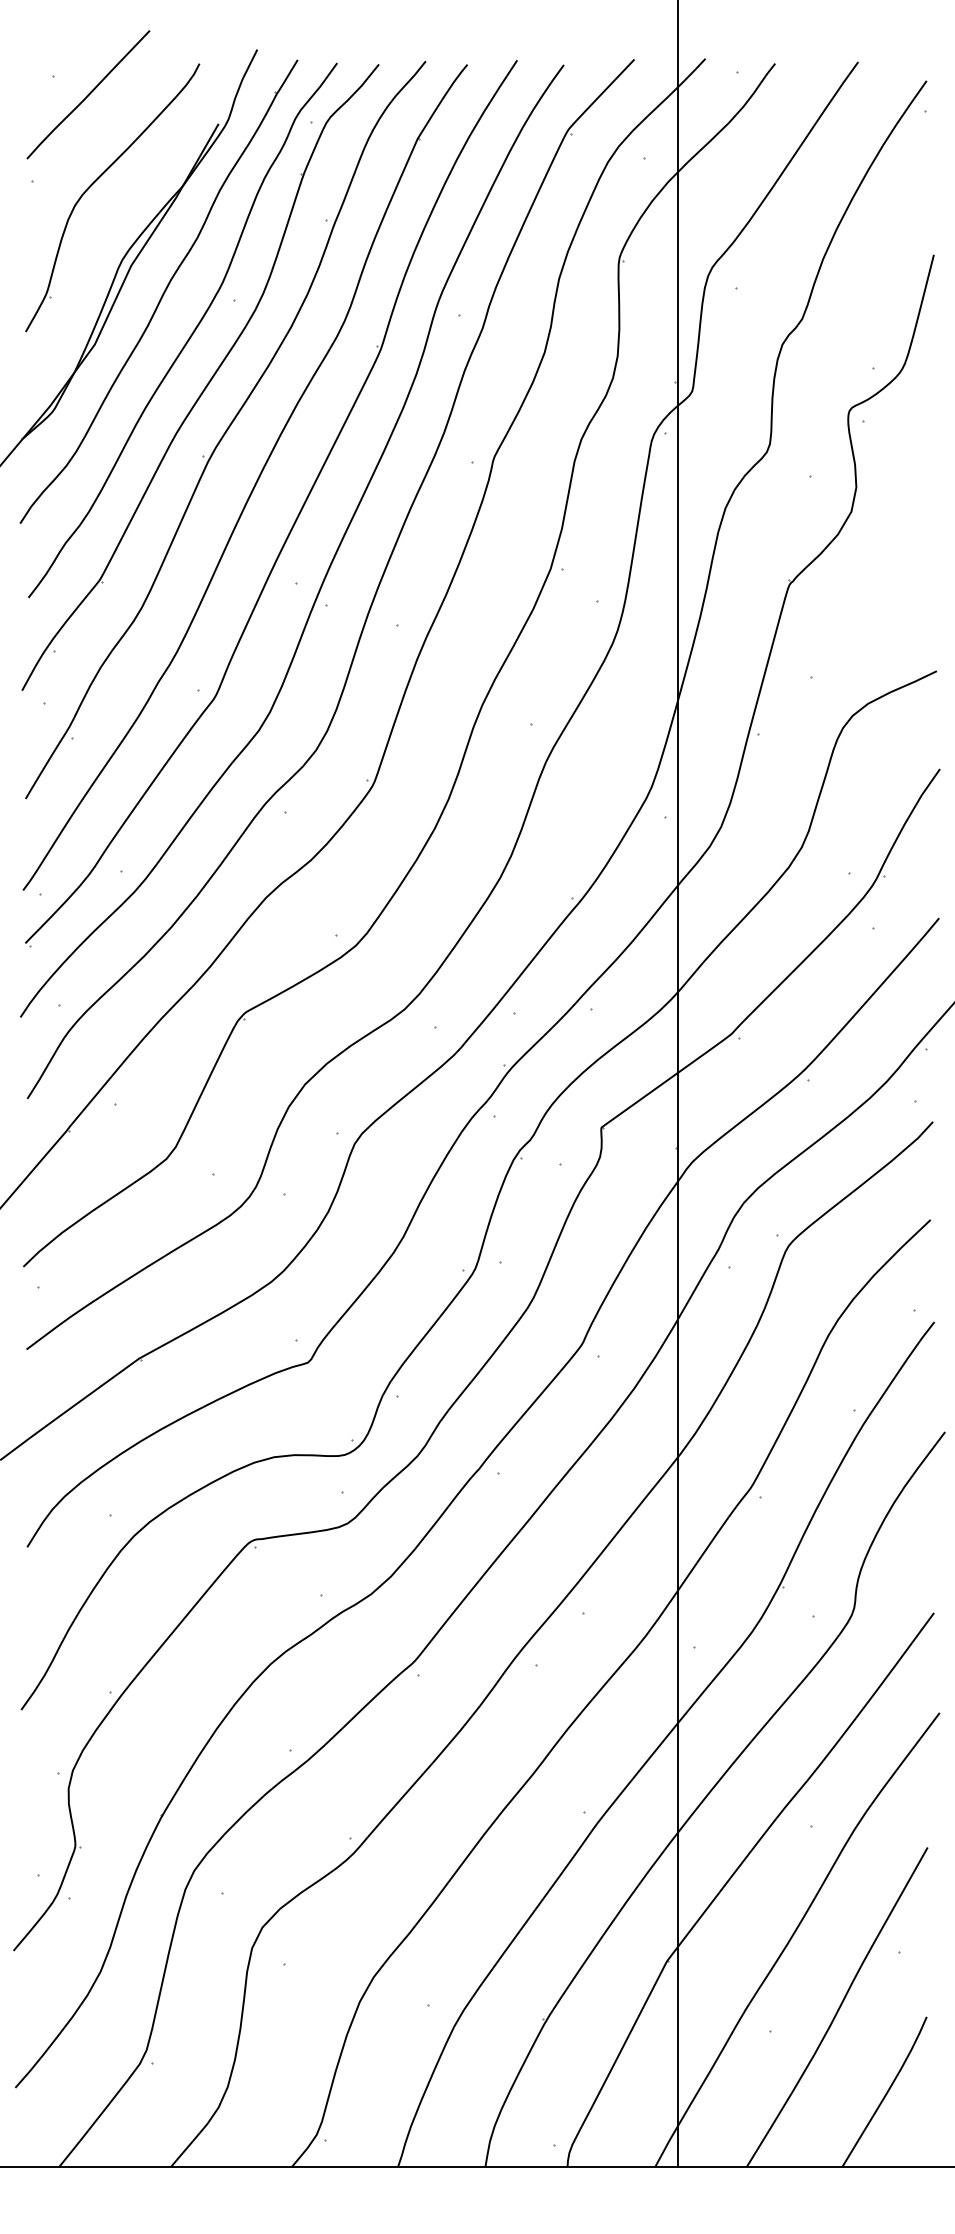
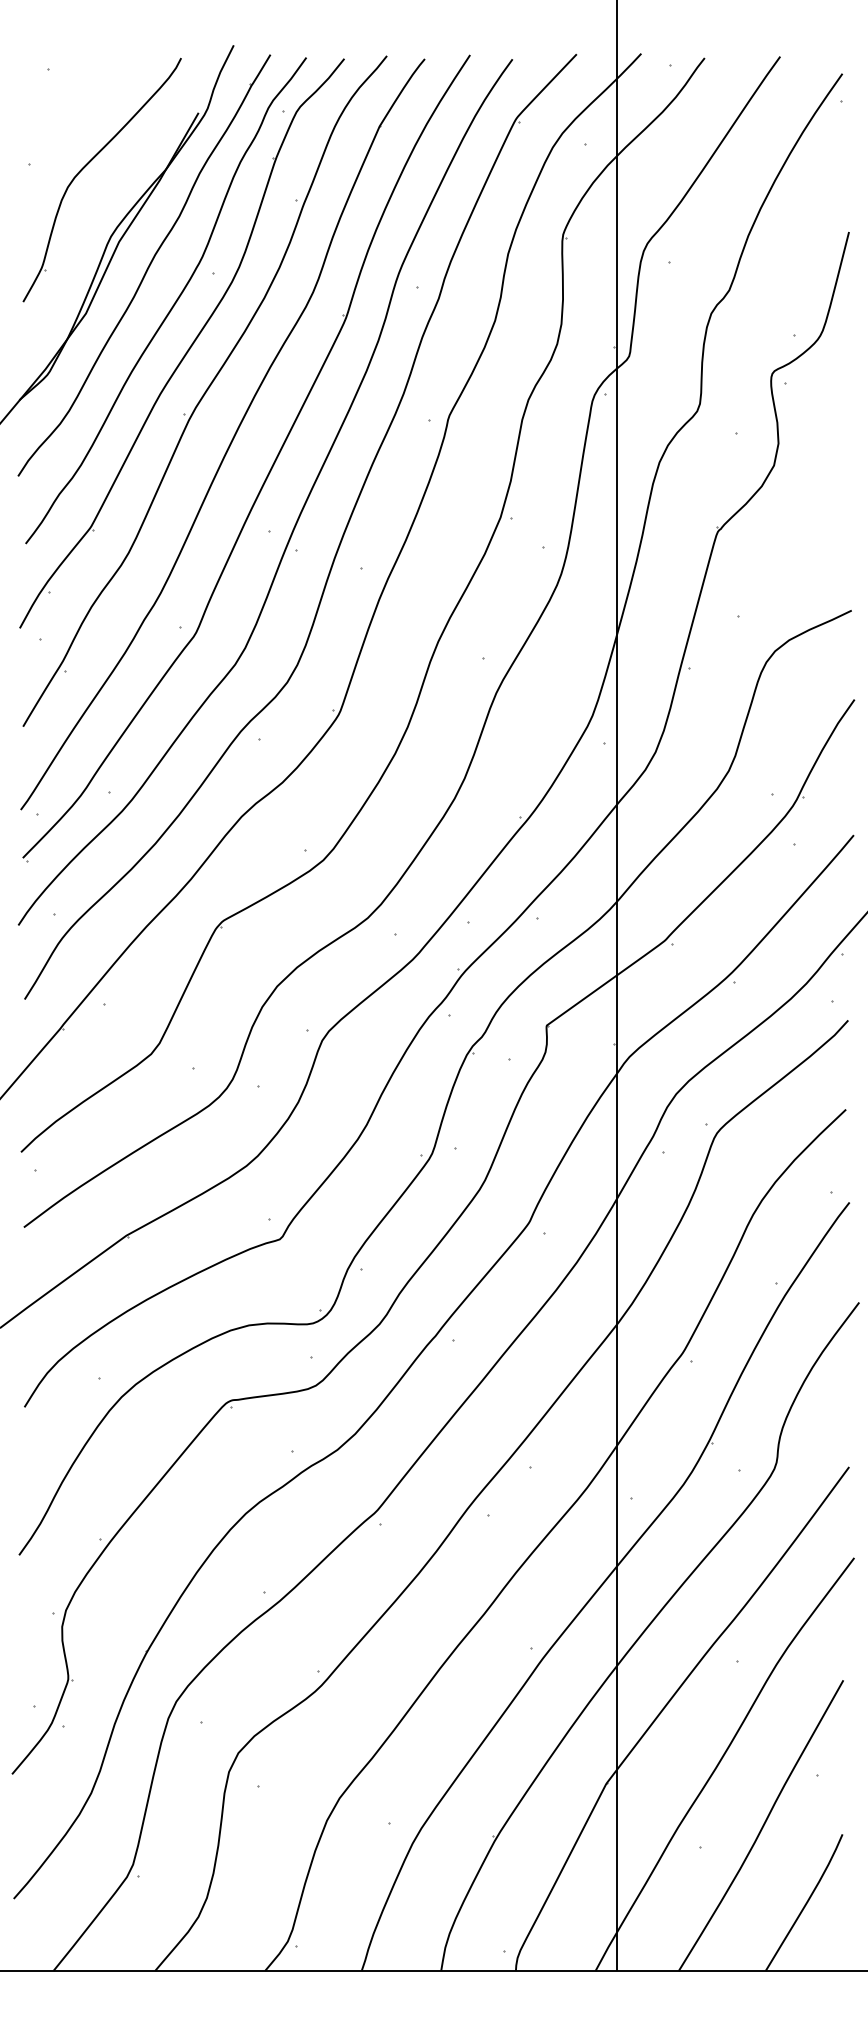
line: (88, 94) -> (80, 86), removed

